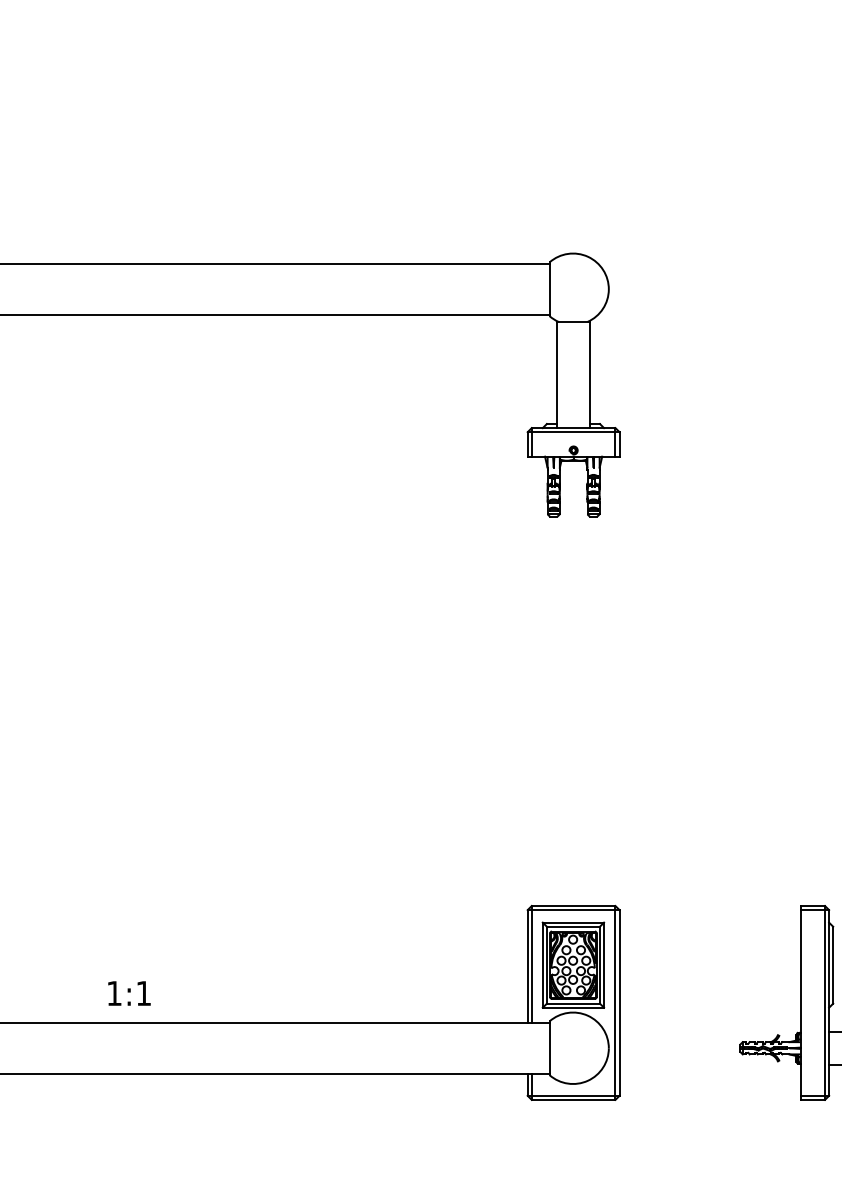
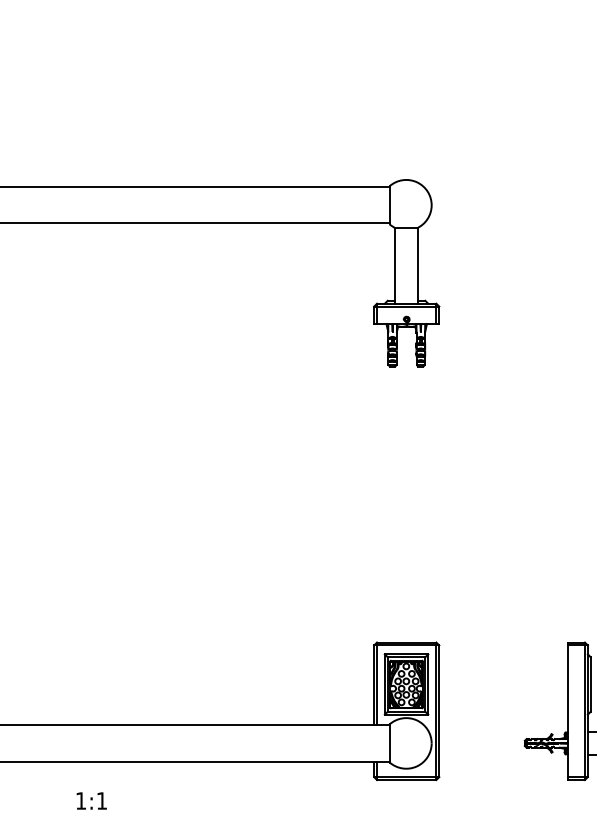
text: (129, 993) -> (91, 801), moved

